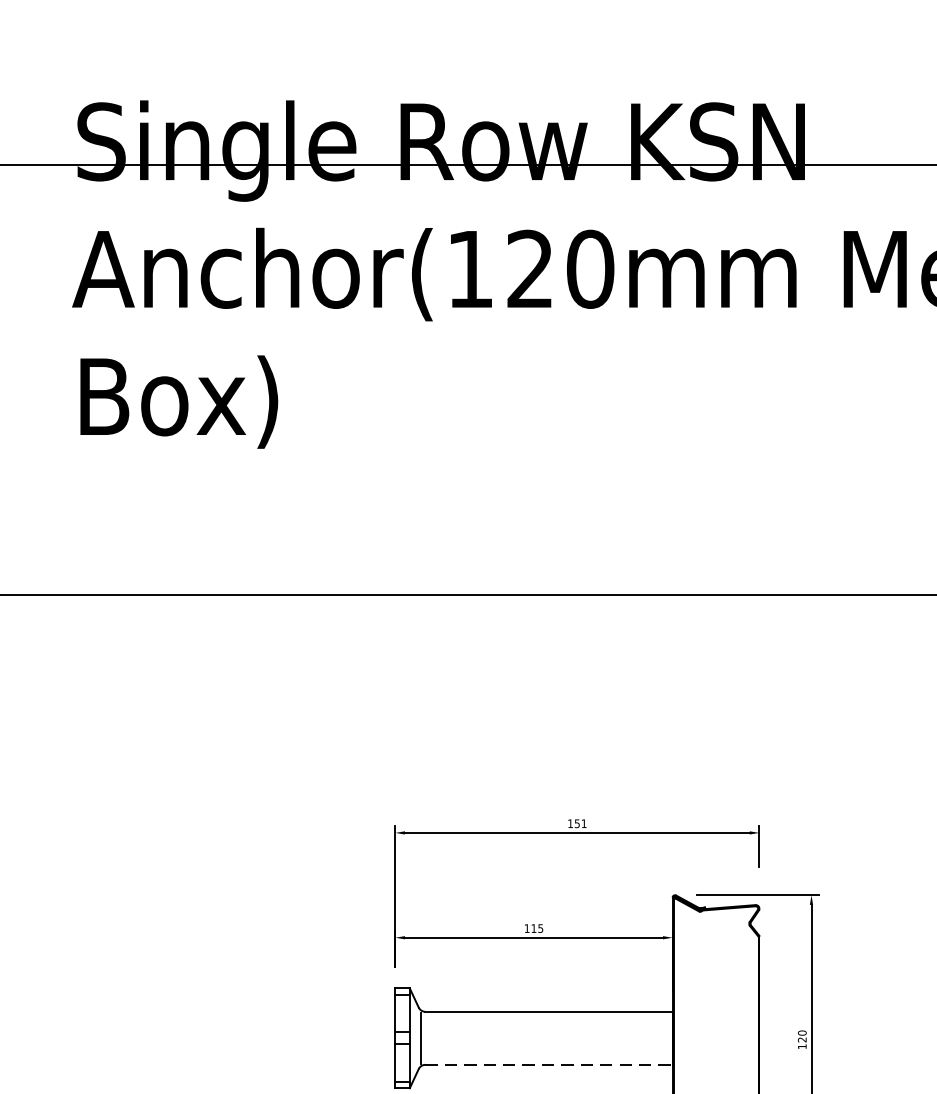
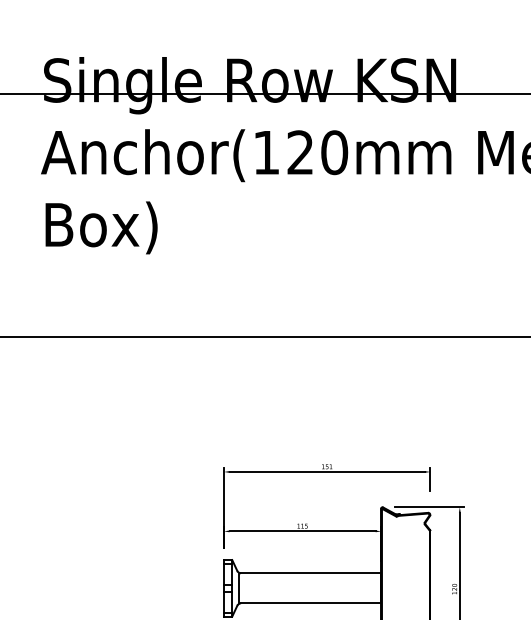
line: (549, 1065) -> (311, 603), dashed -> solid

